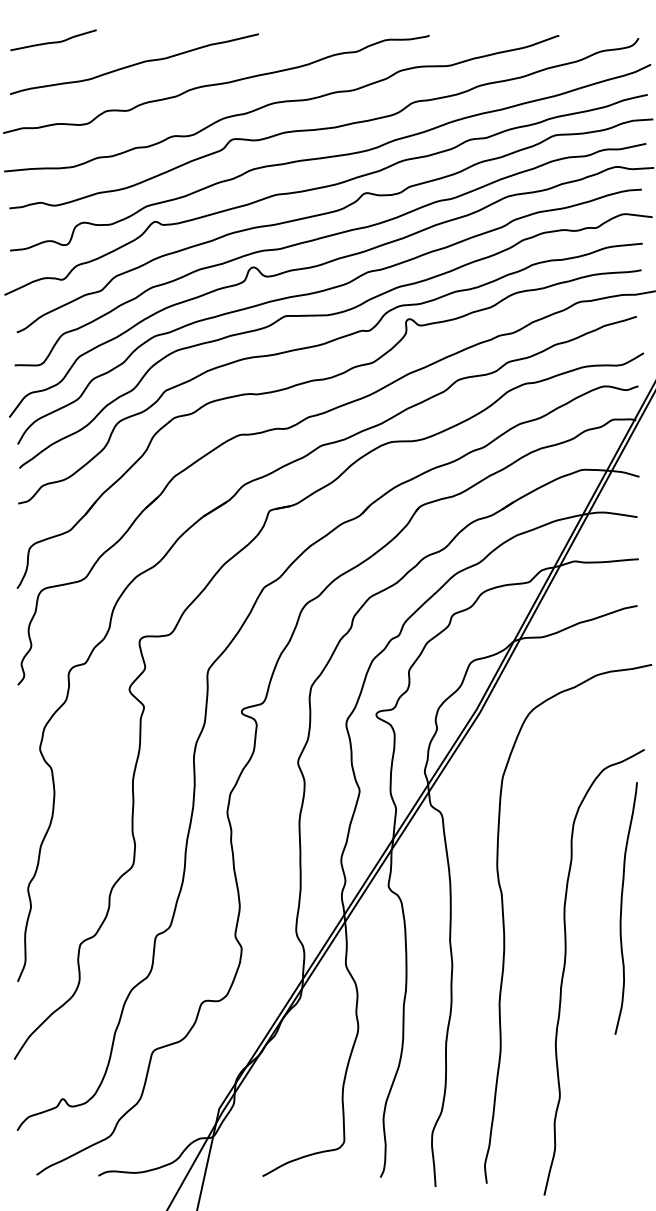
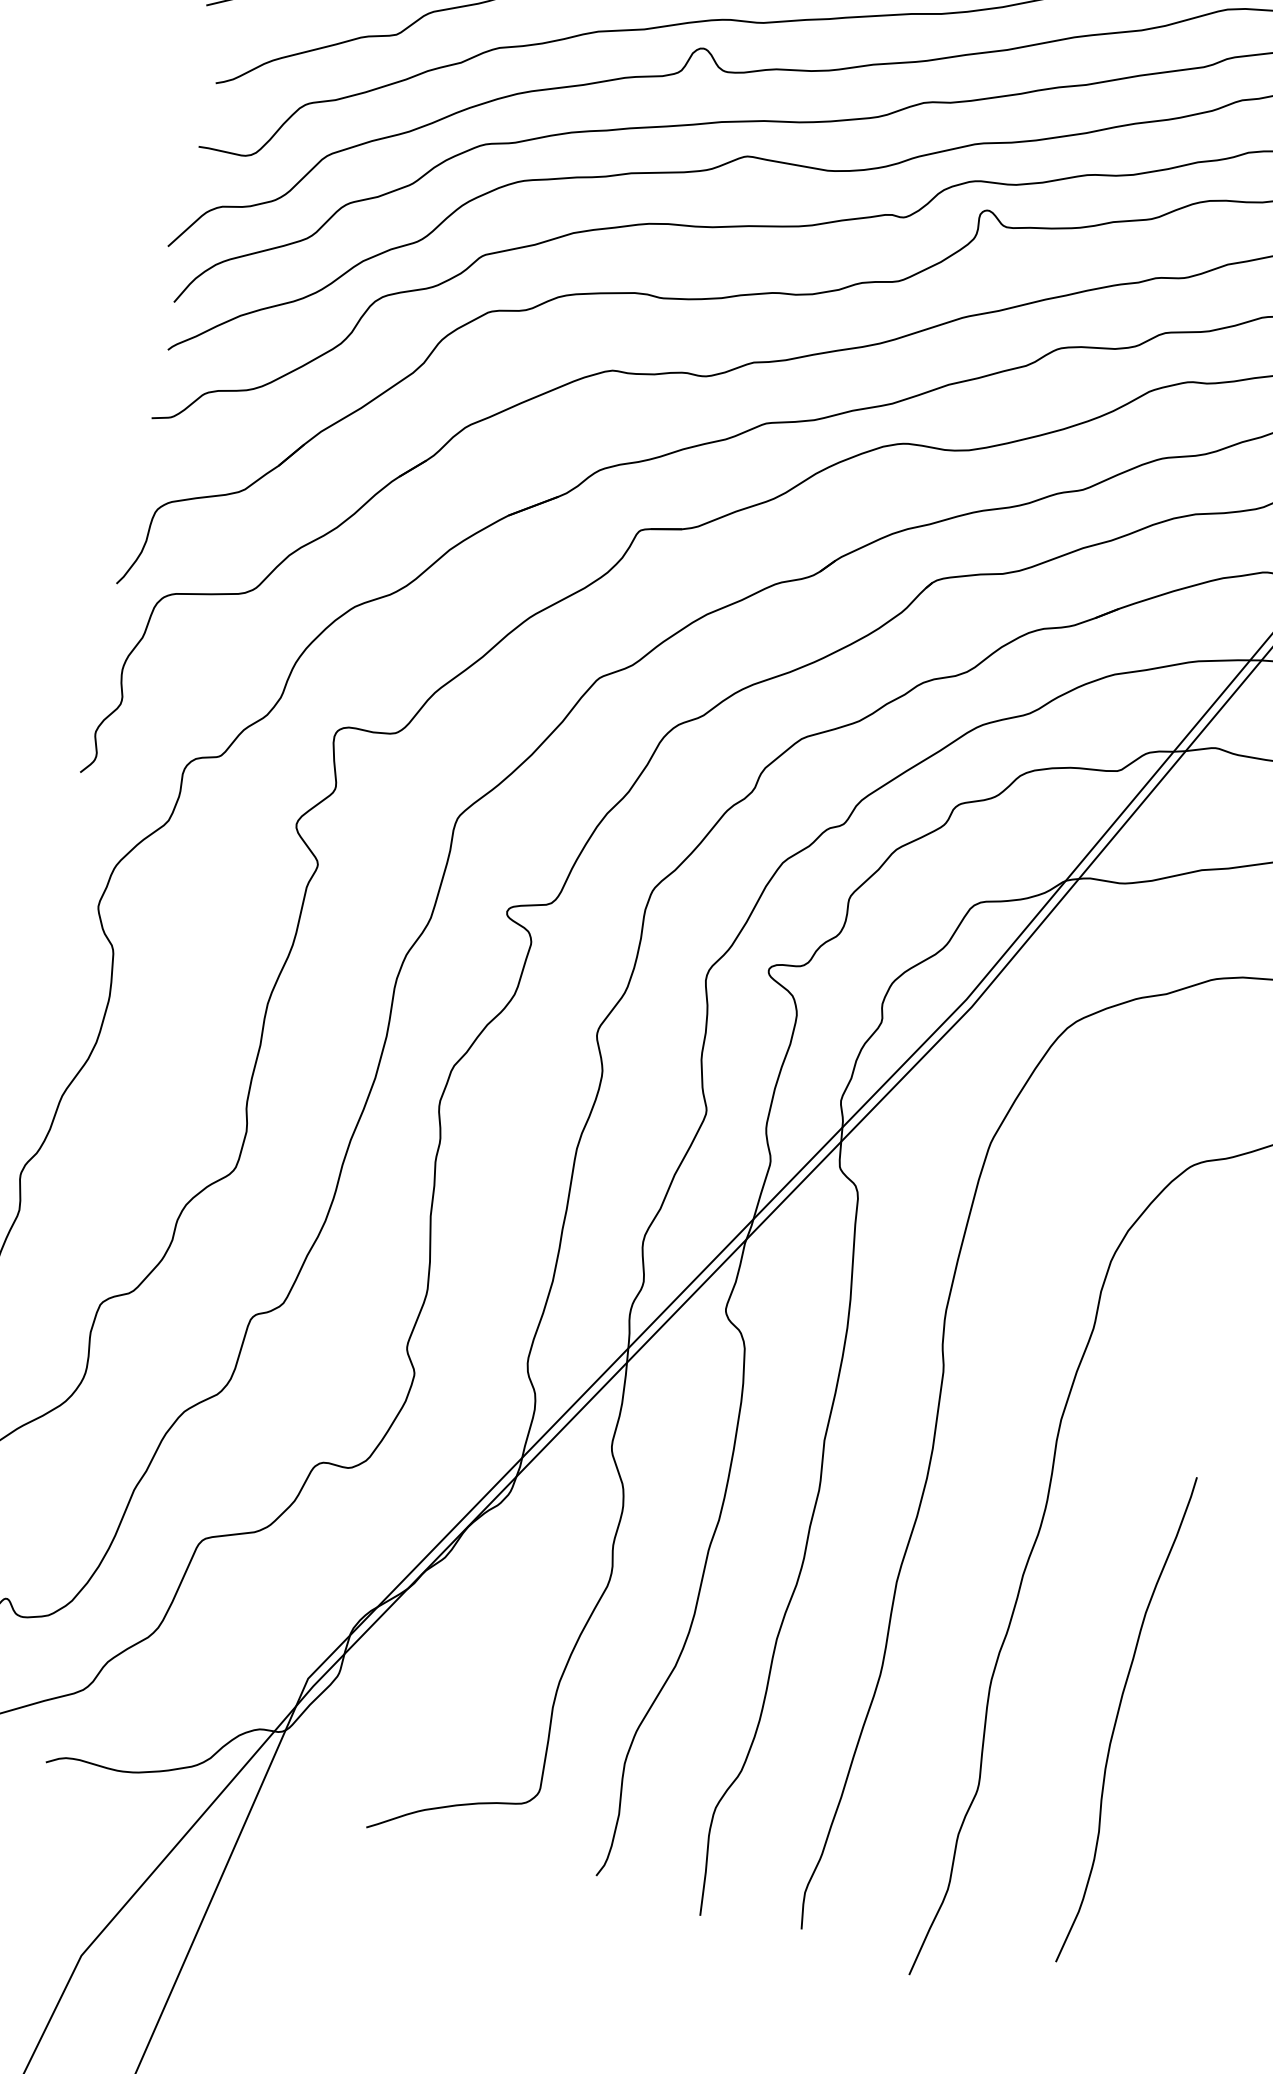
curve: (622, 908) -> (1119, 1718), moved

